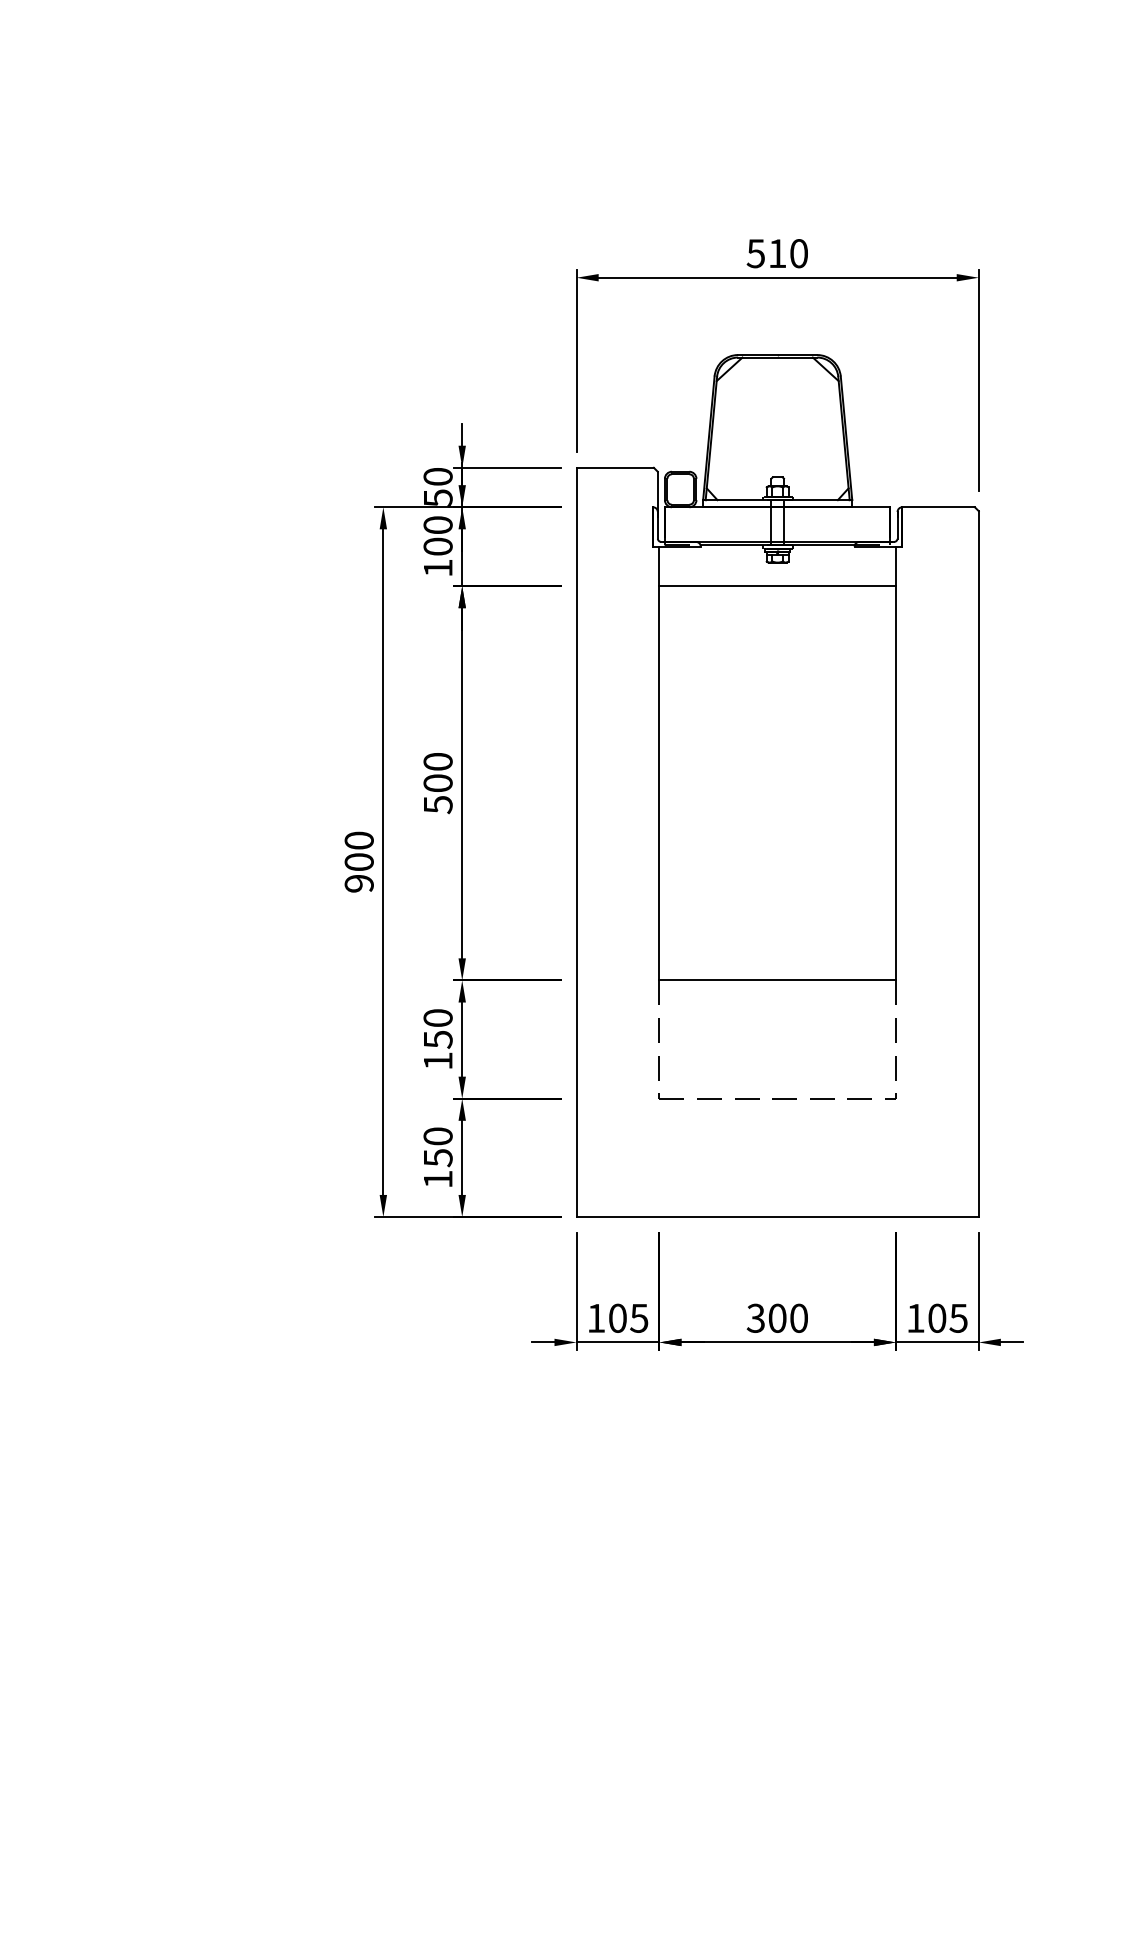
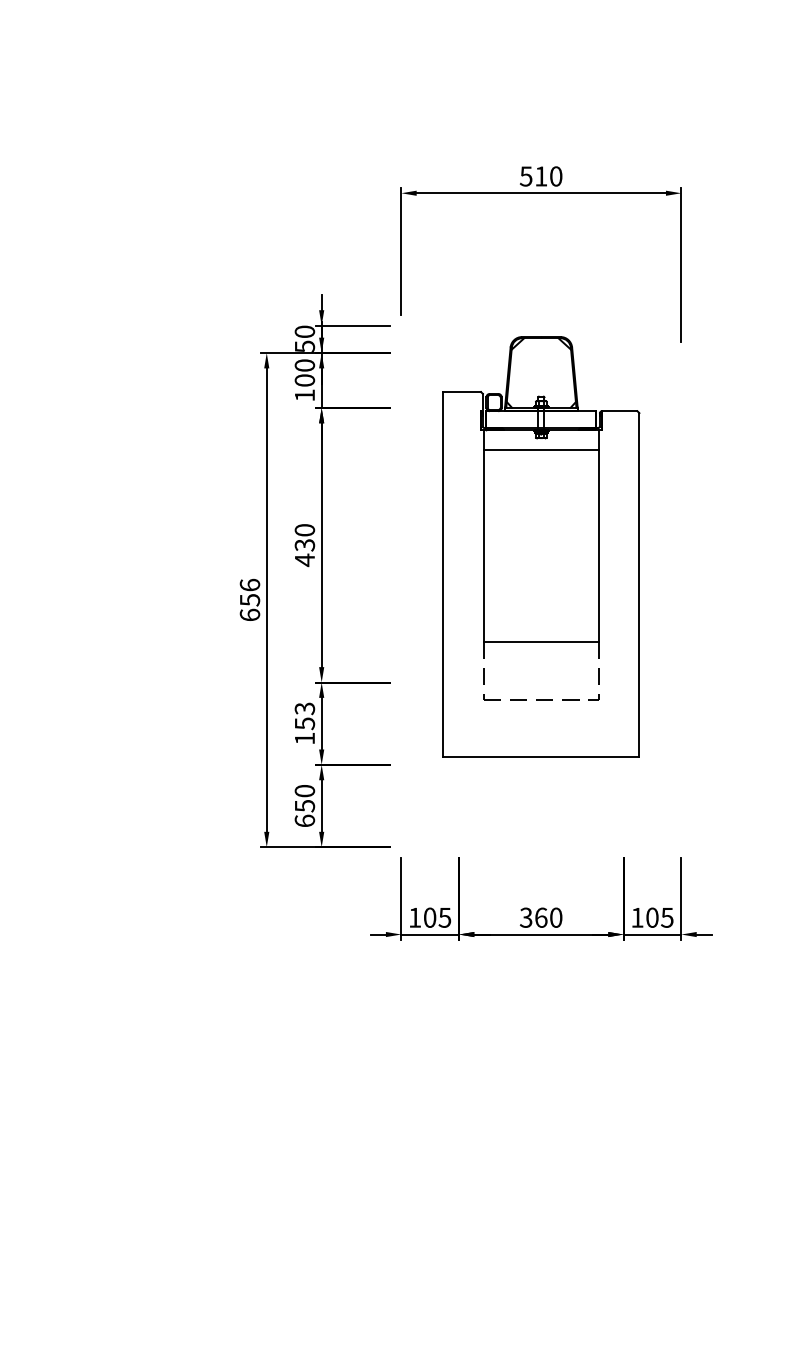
part: (777, 785) -> (541, 546), size x0.7
text: (438, 795) -> (305, 553), 500 -> 430
text: (358, 861) -> (249, 599), 900 -> 656
text: (437, 1017) -> (304, 708), 150 -> 153
text: (437, 1178) -> (304, 820), 150 -> 650
text: (777, 1317) -> (541, 917), 300 -> 360

